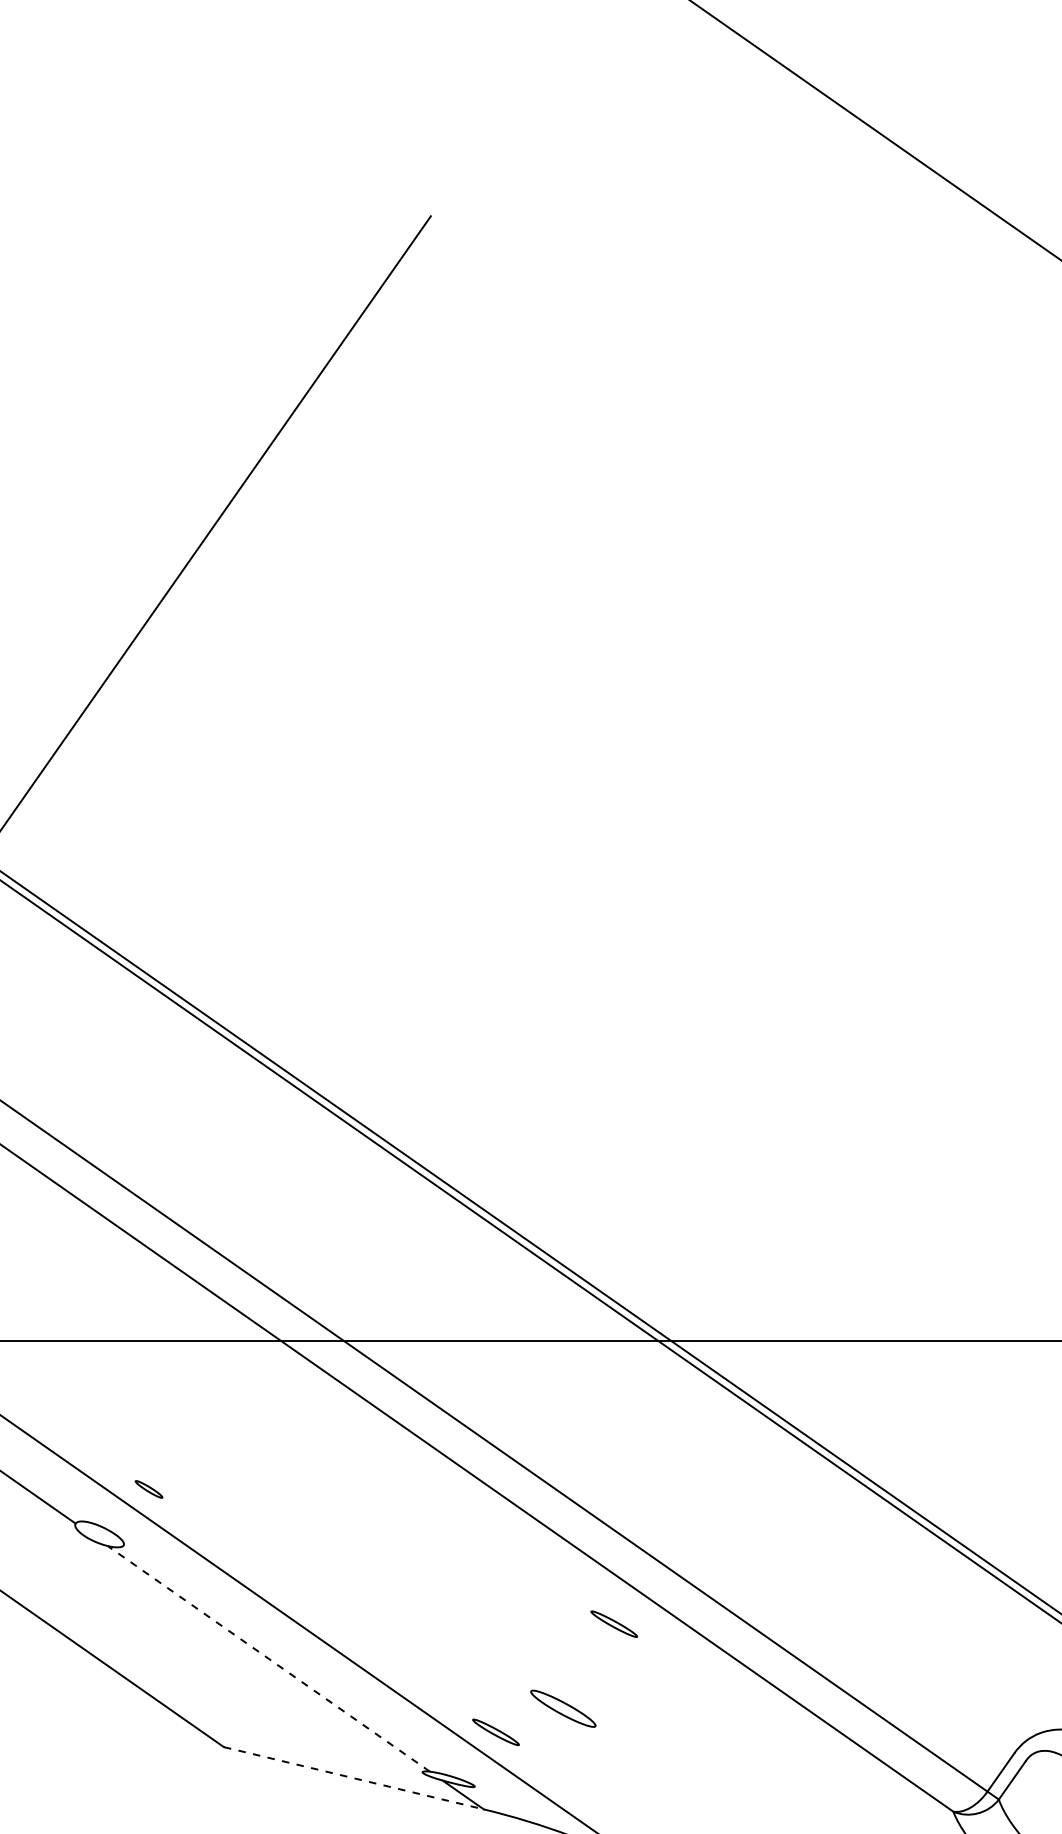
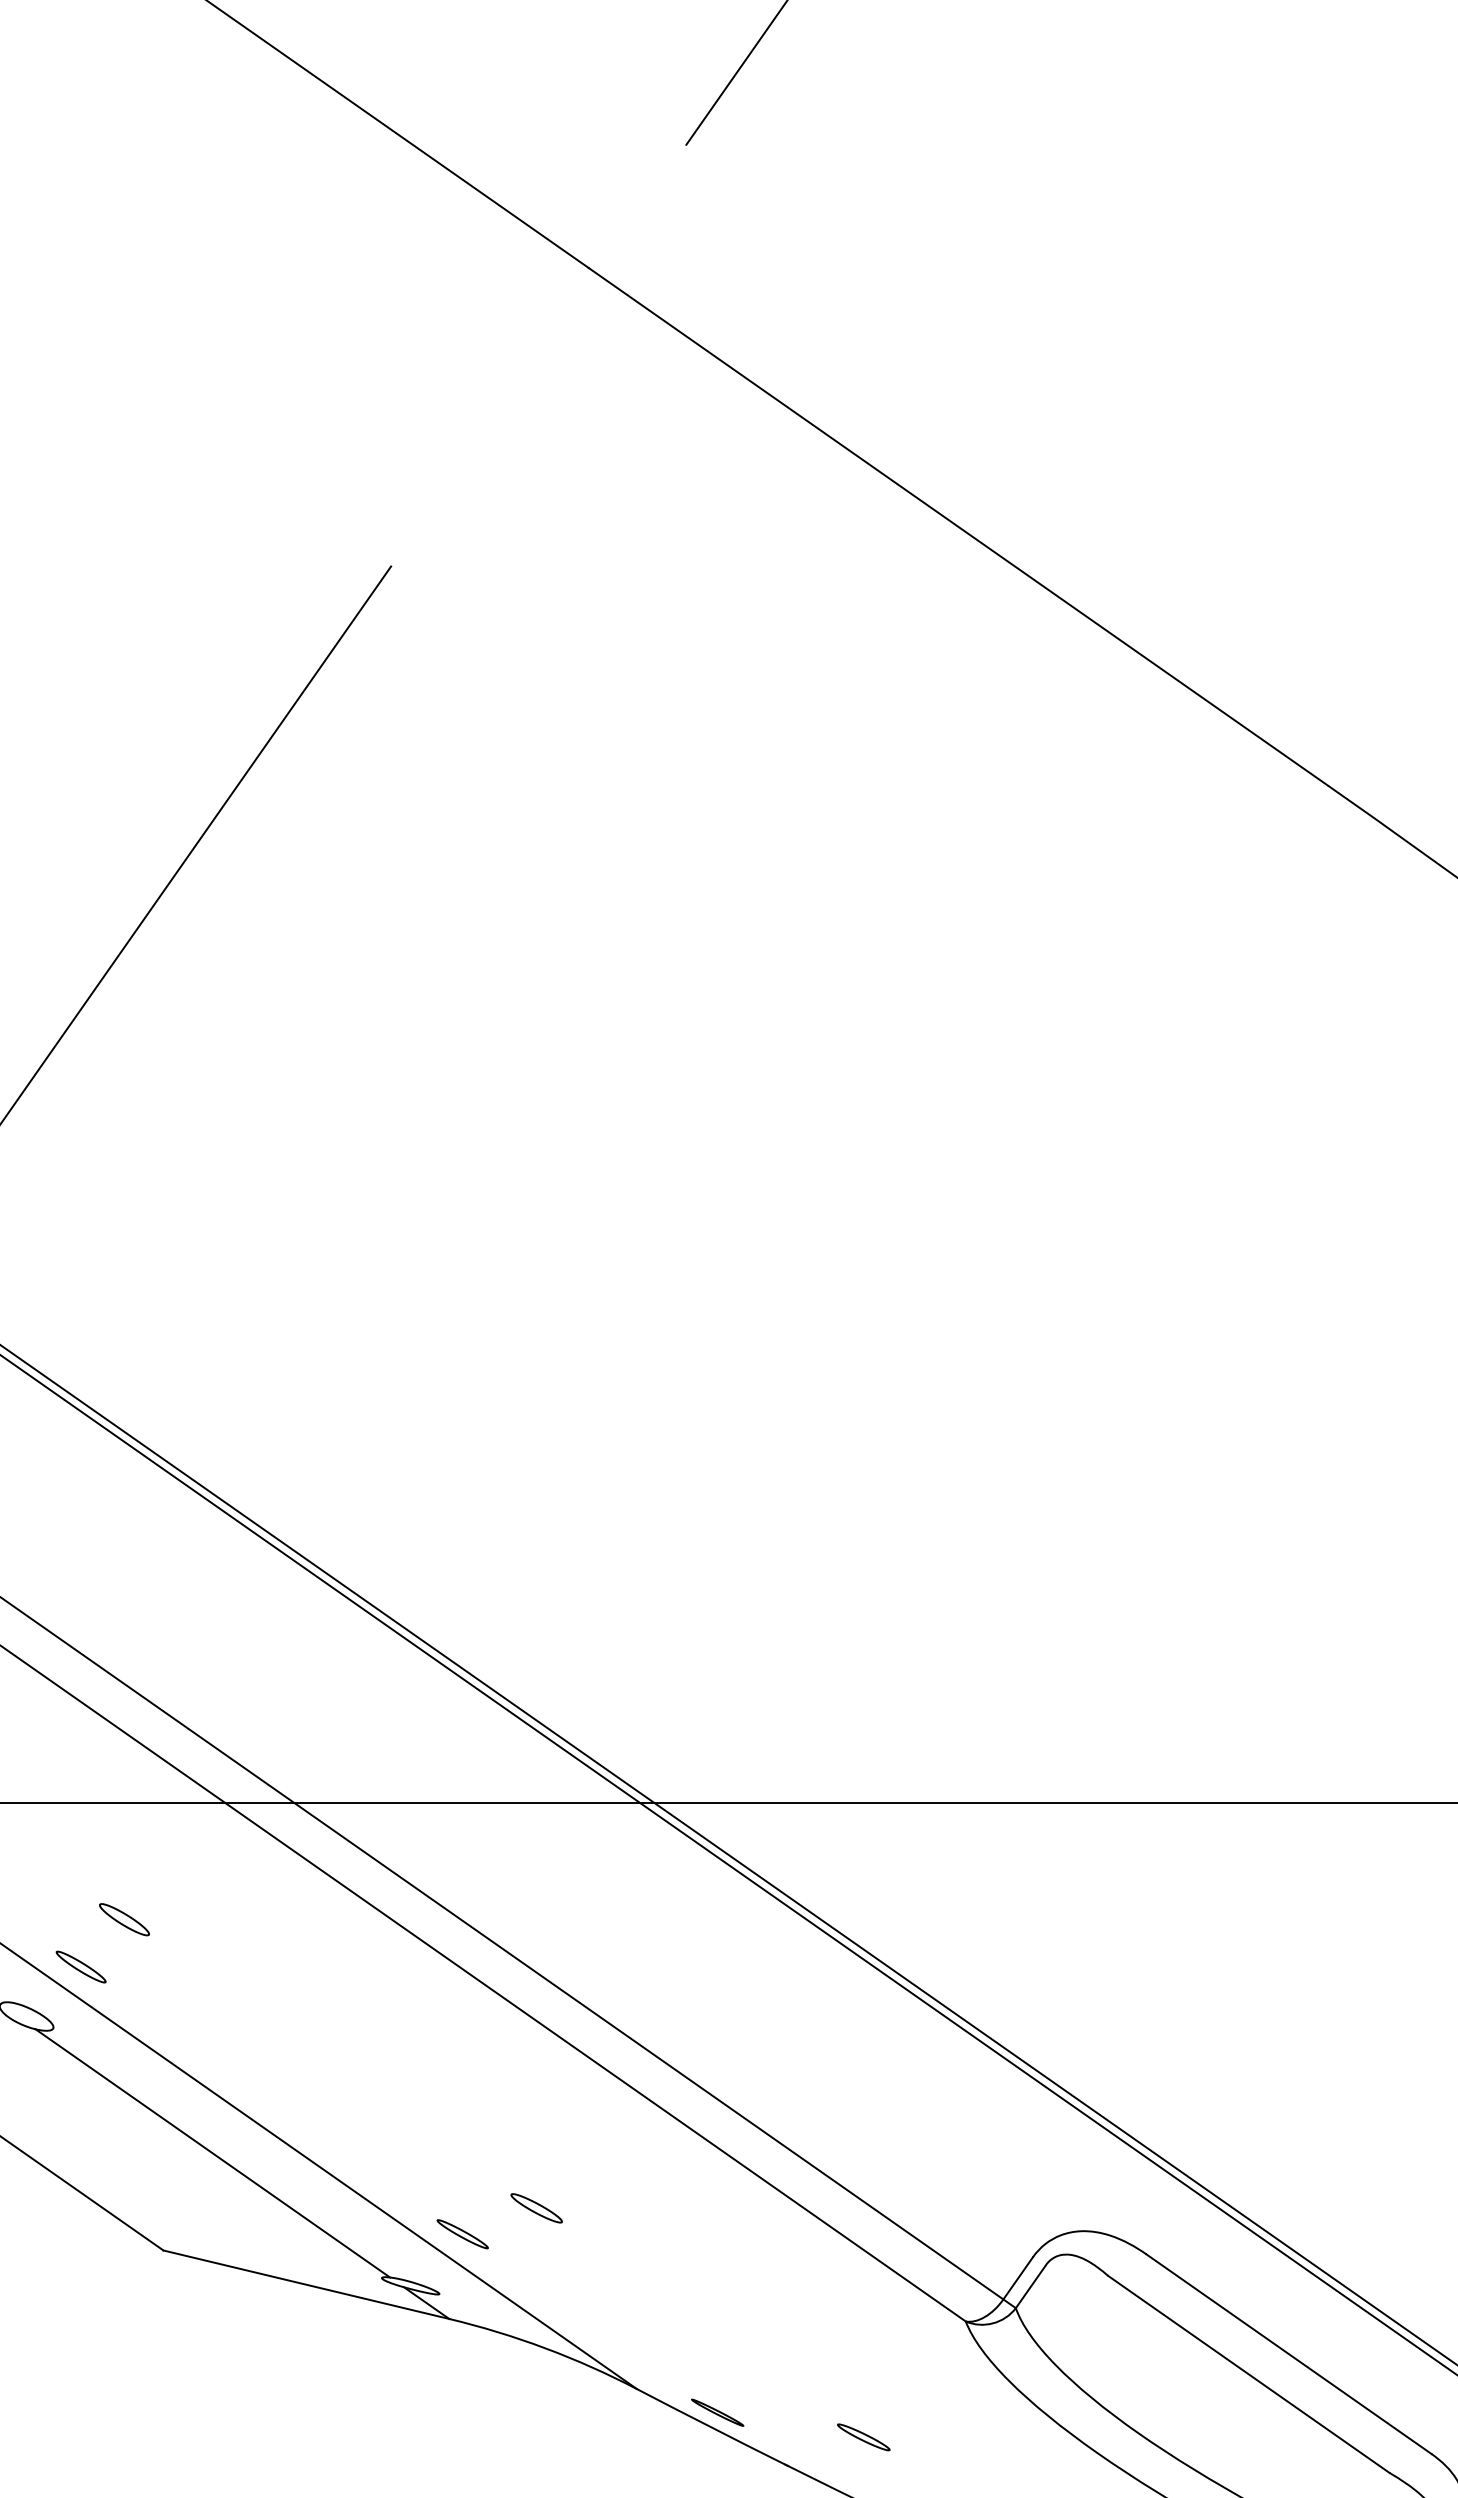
part: (188, 1446) -> (124, 1919), added
part: (148, 1488) -> (80, 1966), size x1.67
part: (613, 1624) -> (592, 2115), removed
line: (268, 1658) -> (212, 2153), dashed -> solid
part: (563, 1708) -> (536, 2208), size x0.71
line: (353, 1778) -> (306, 2284), dashed -> solid

